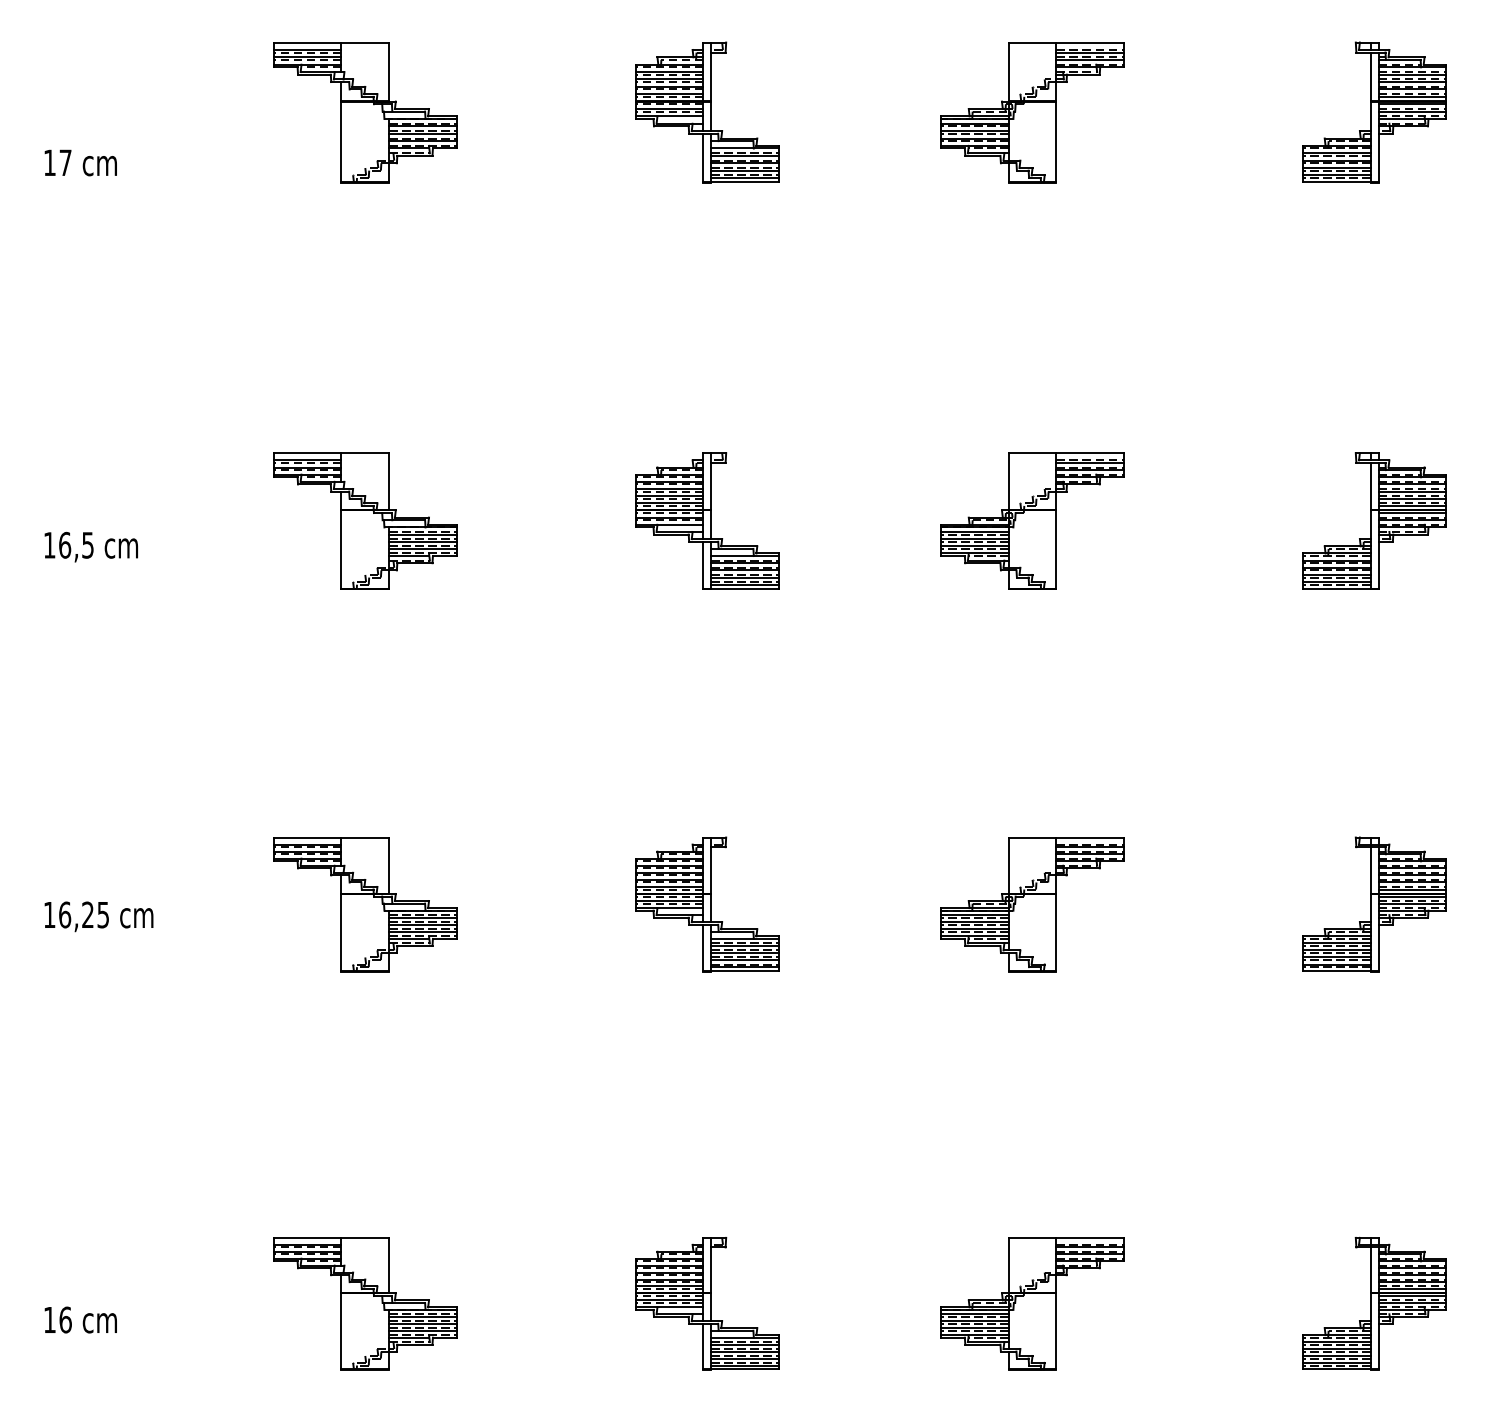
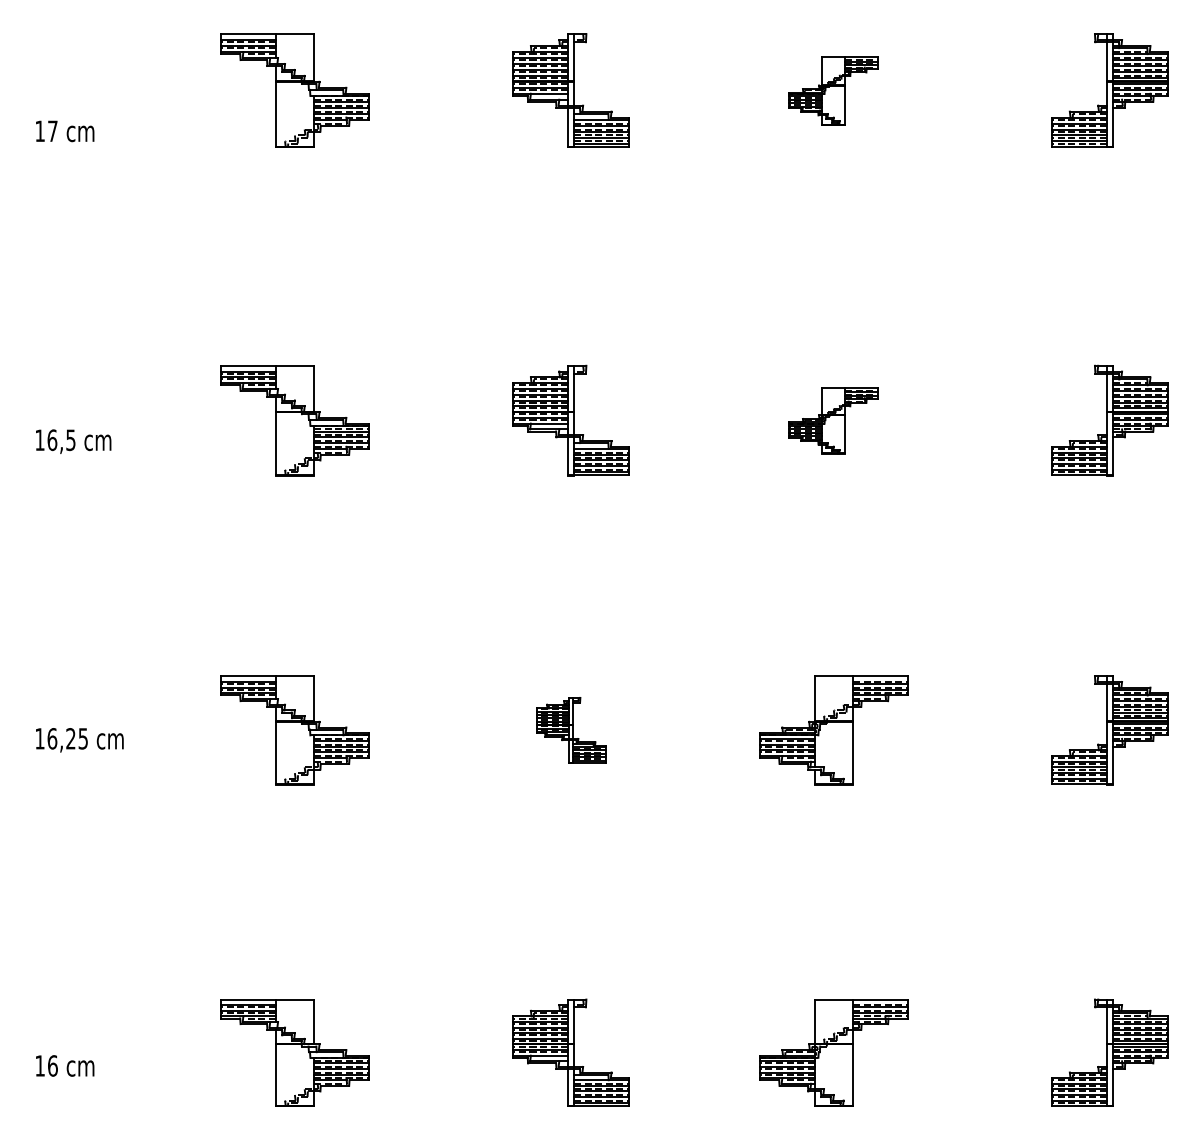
part: (1032, 112) -> (833, 90), size x0.6
part: (1032, 520) -> (833, 420), size x0.6
part: (707, 904) -> (571, 730), size x0.6

